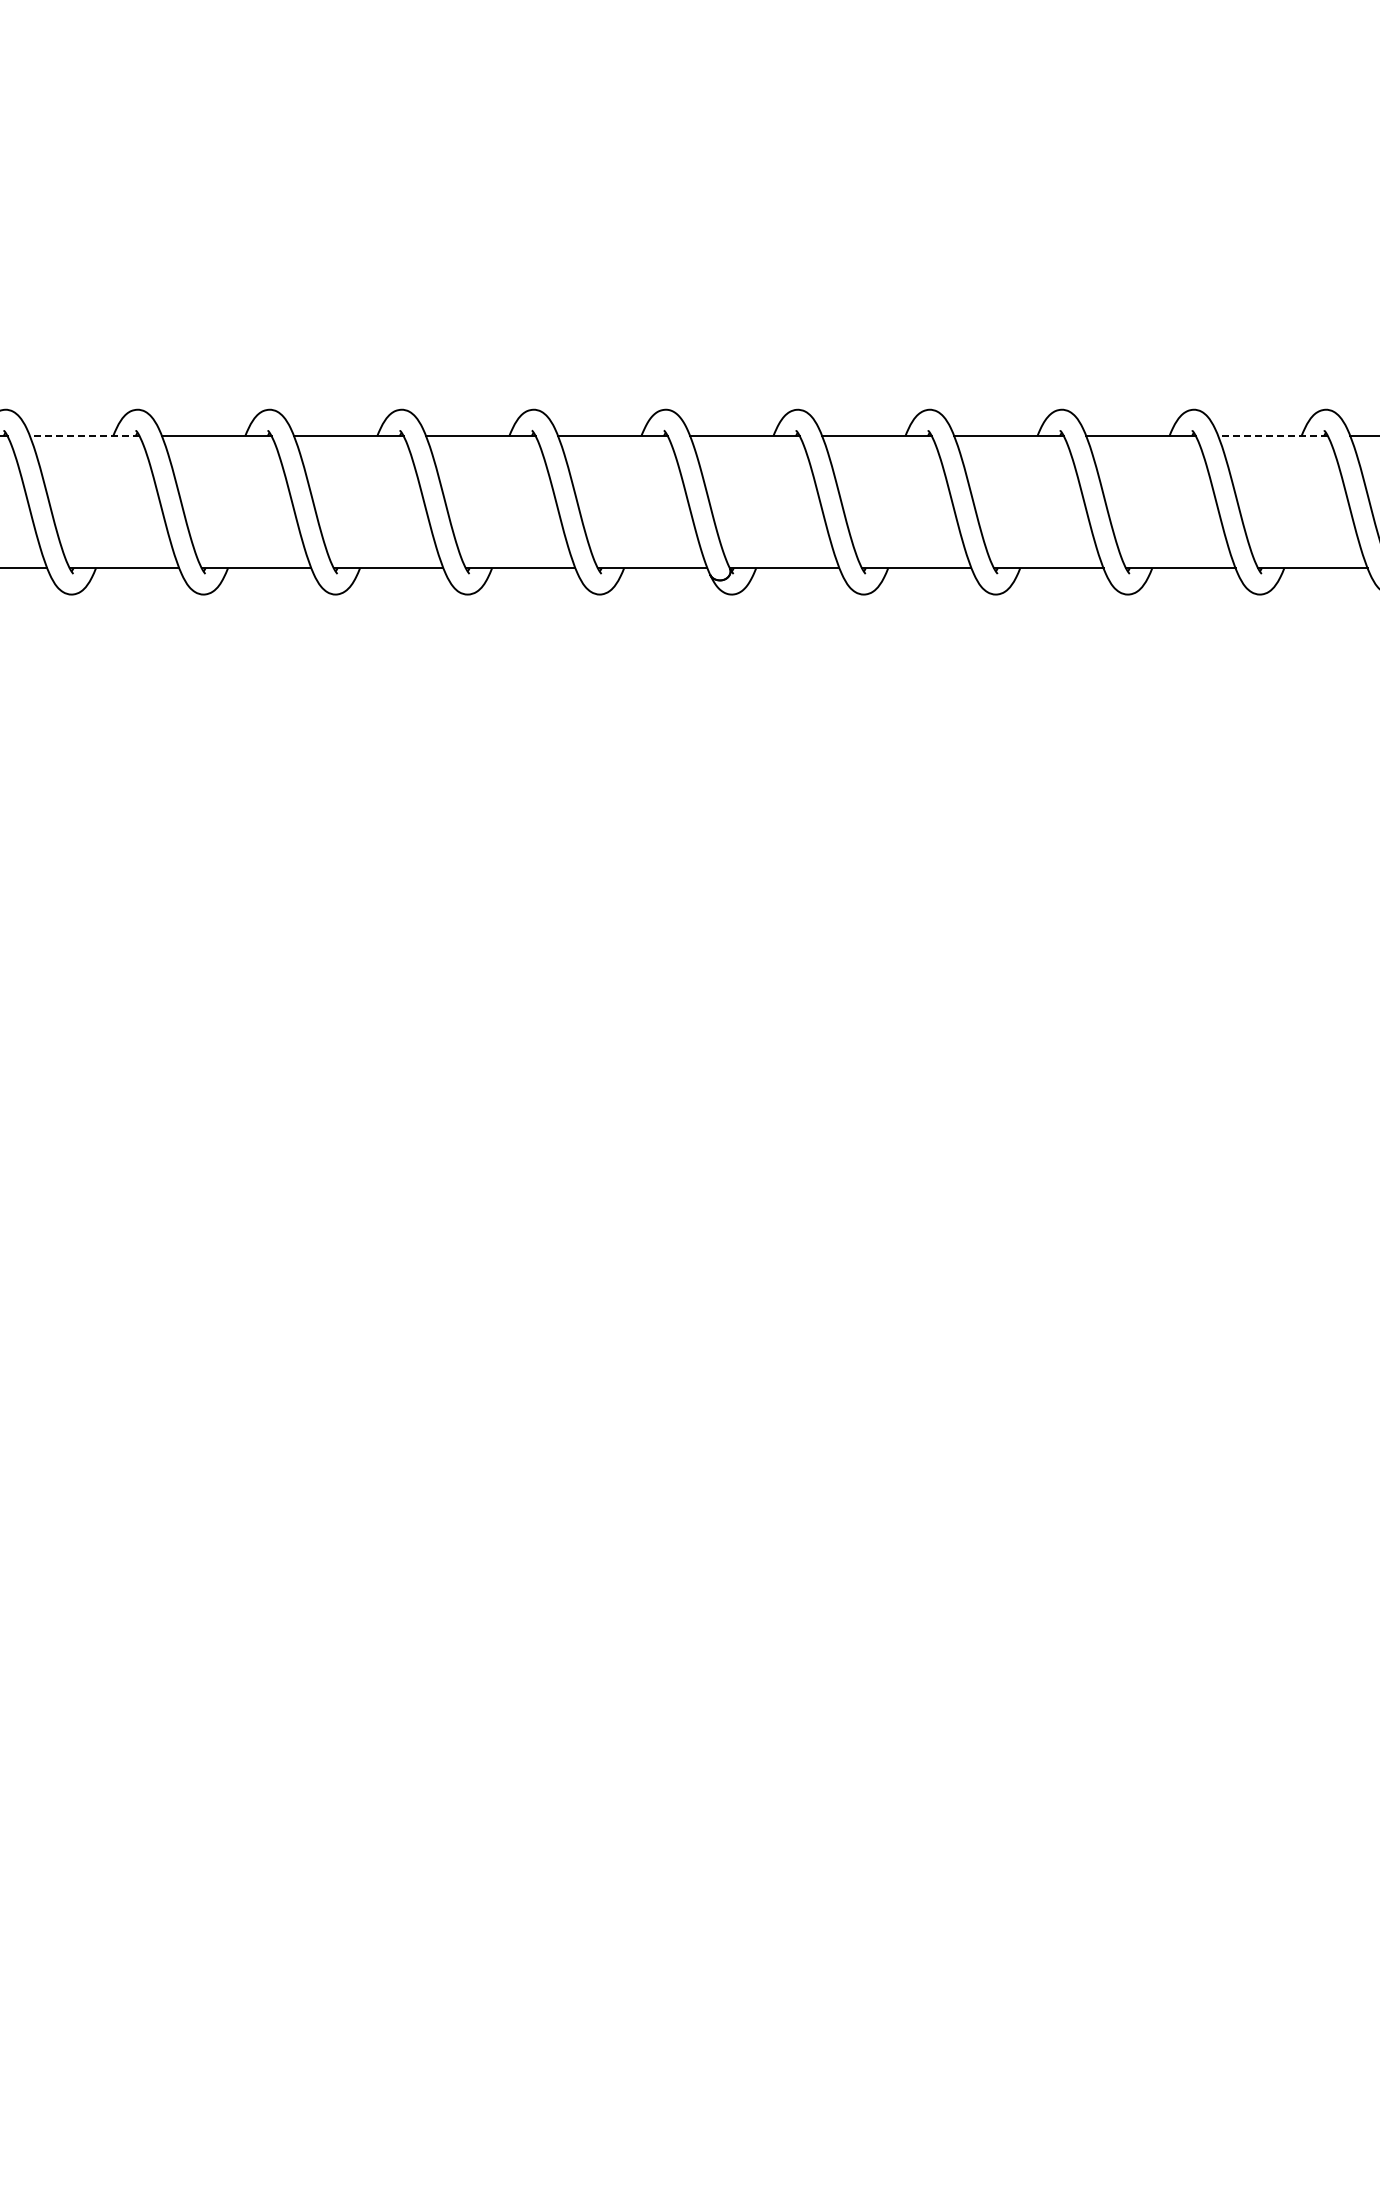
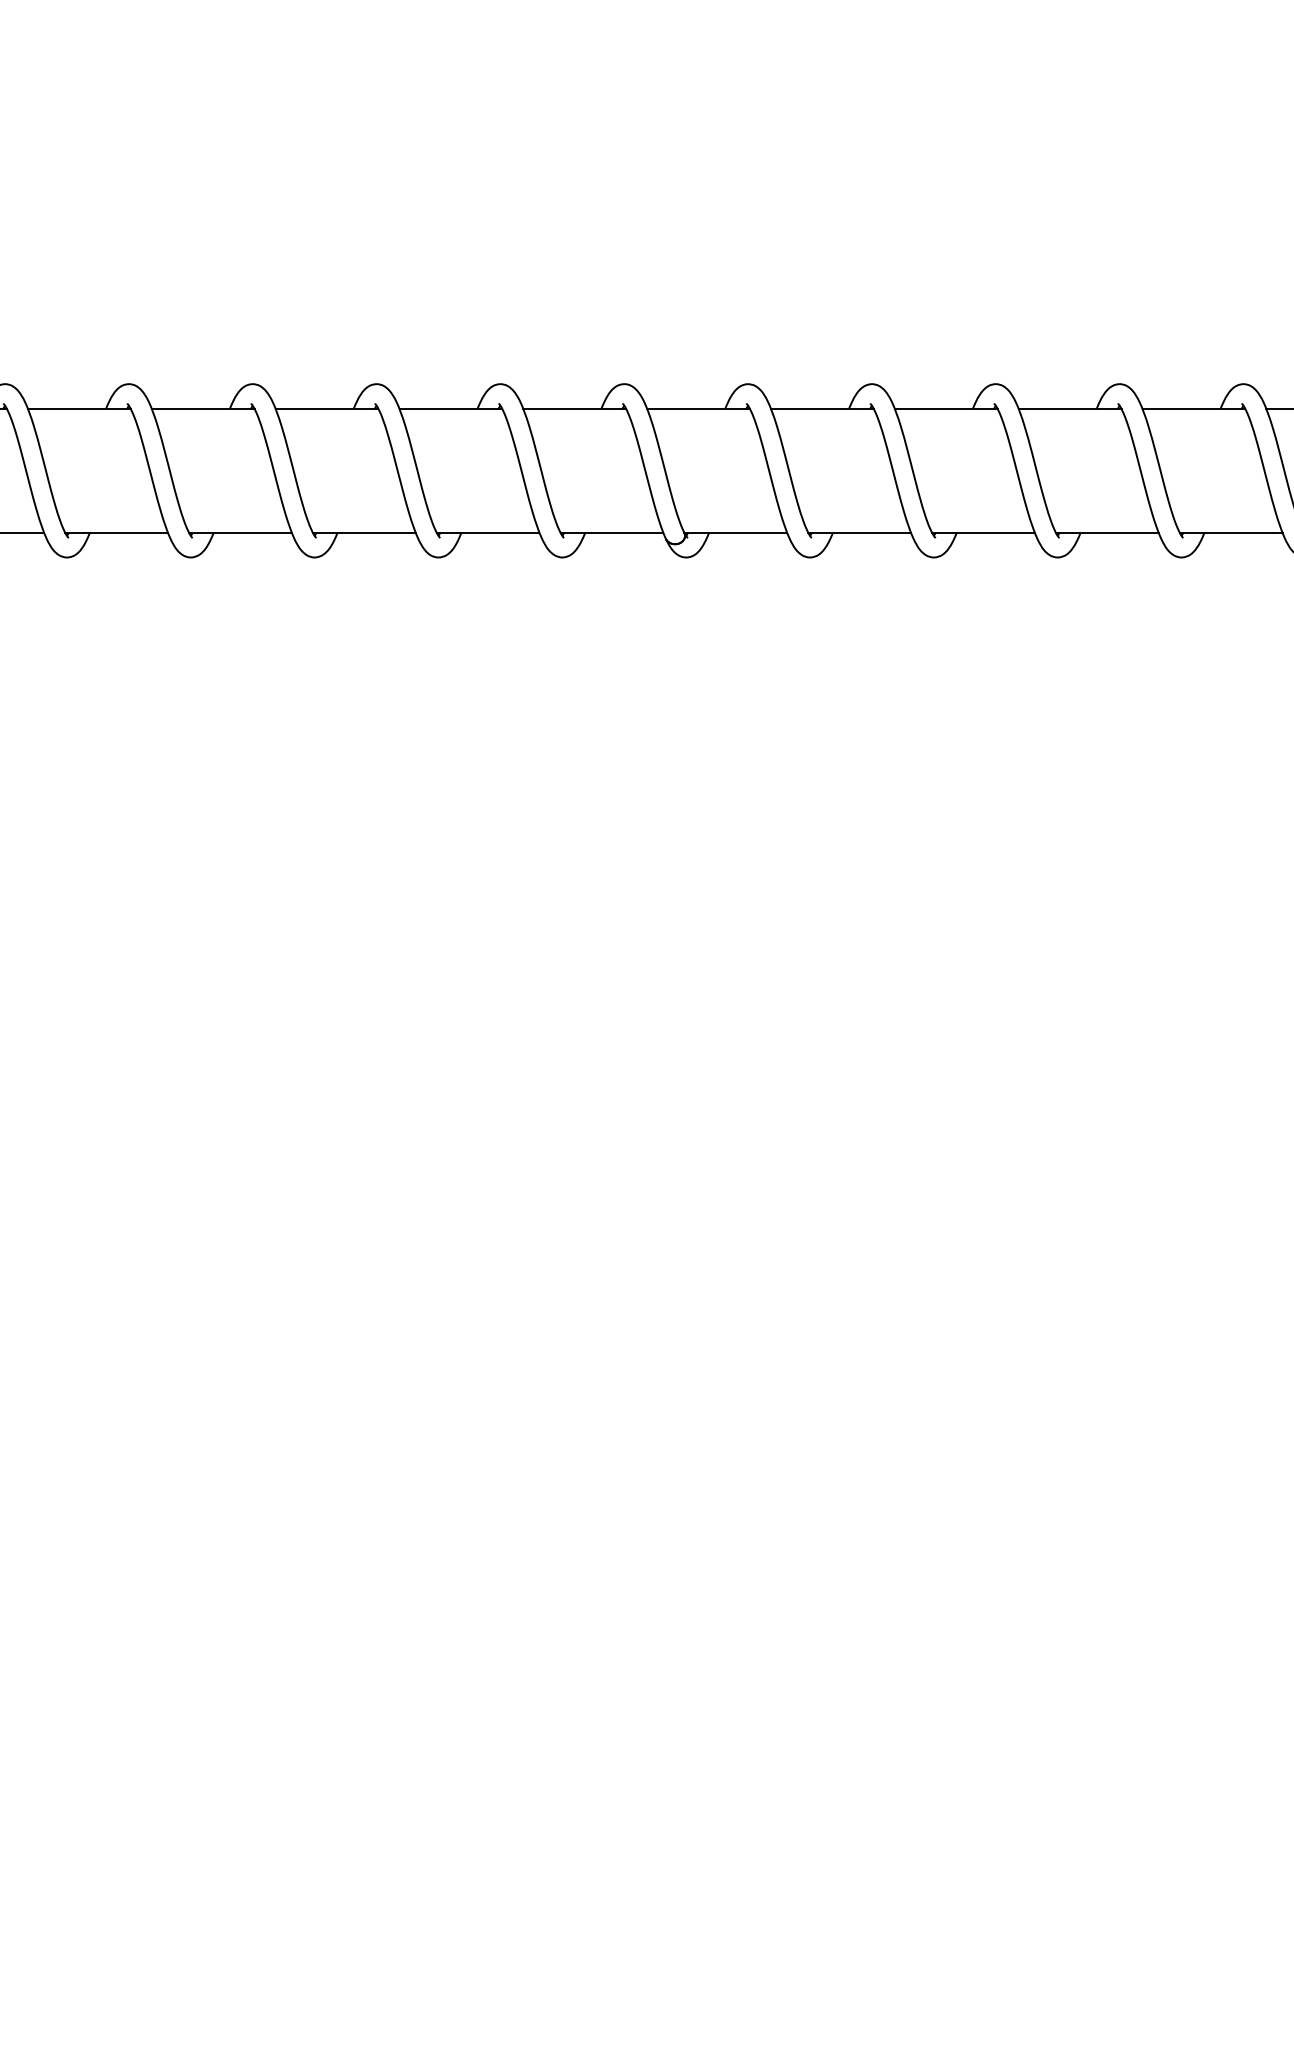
line: (84, 436) -> (79, 409), dashed -> solid
line: (1273, 436) -> (1194, 409), dashed -> solid

